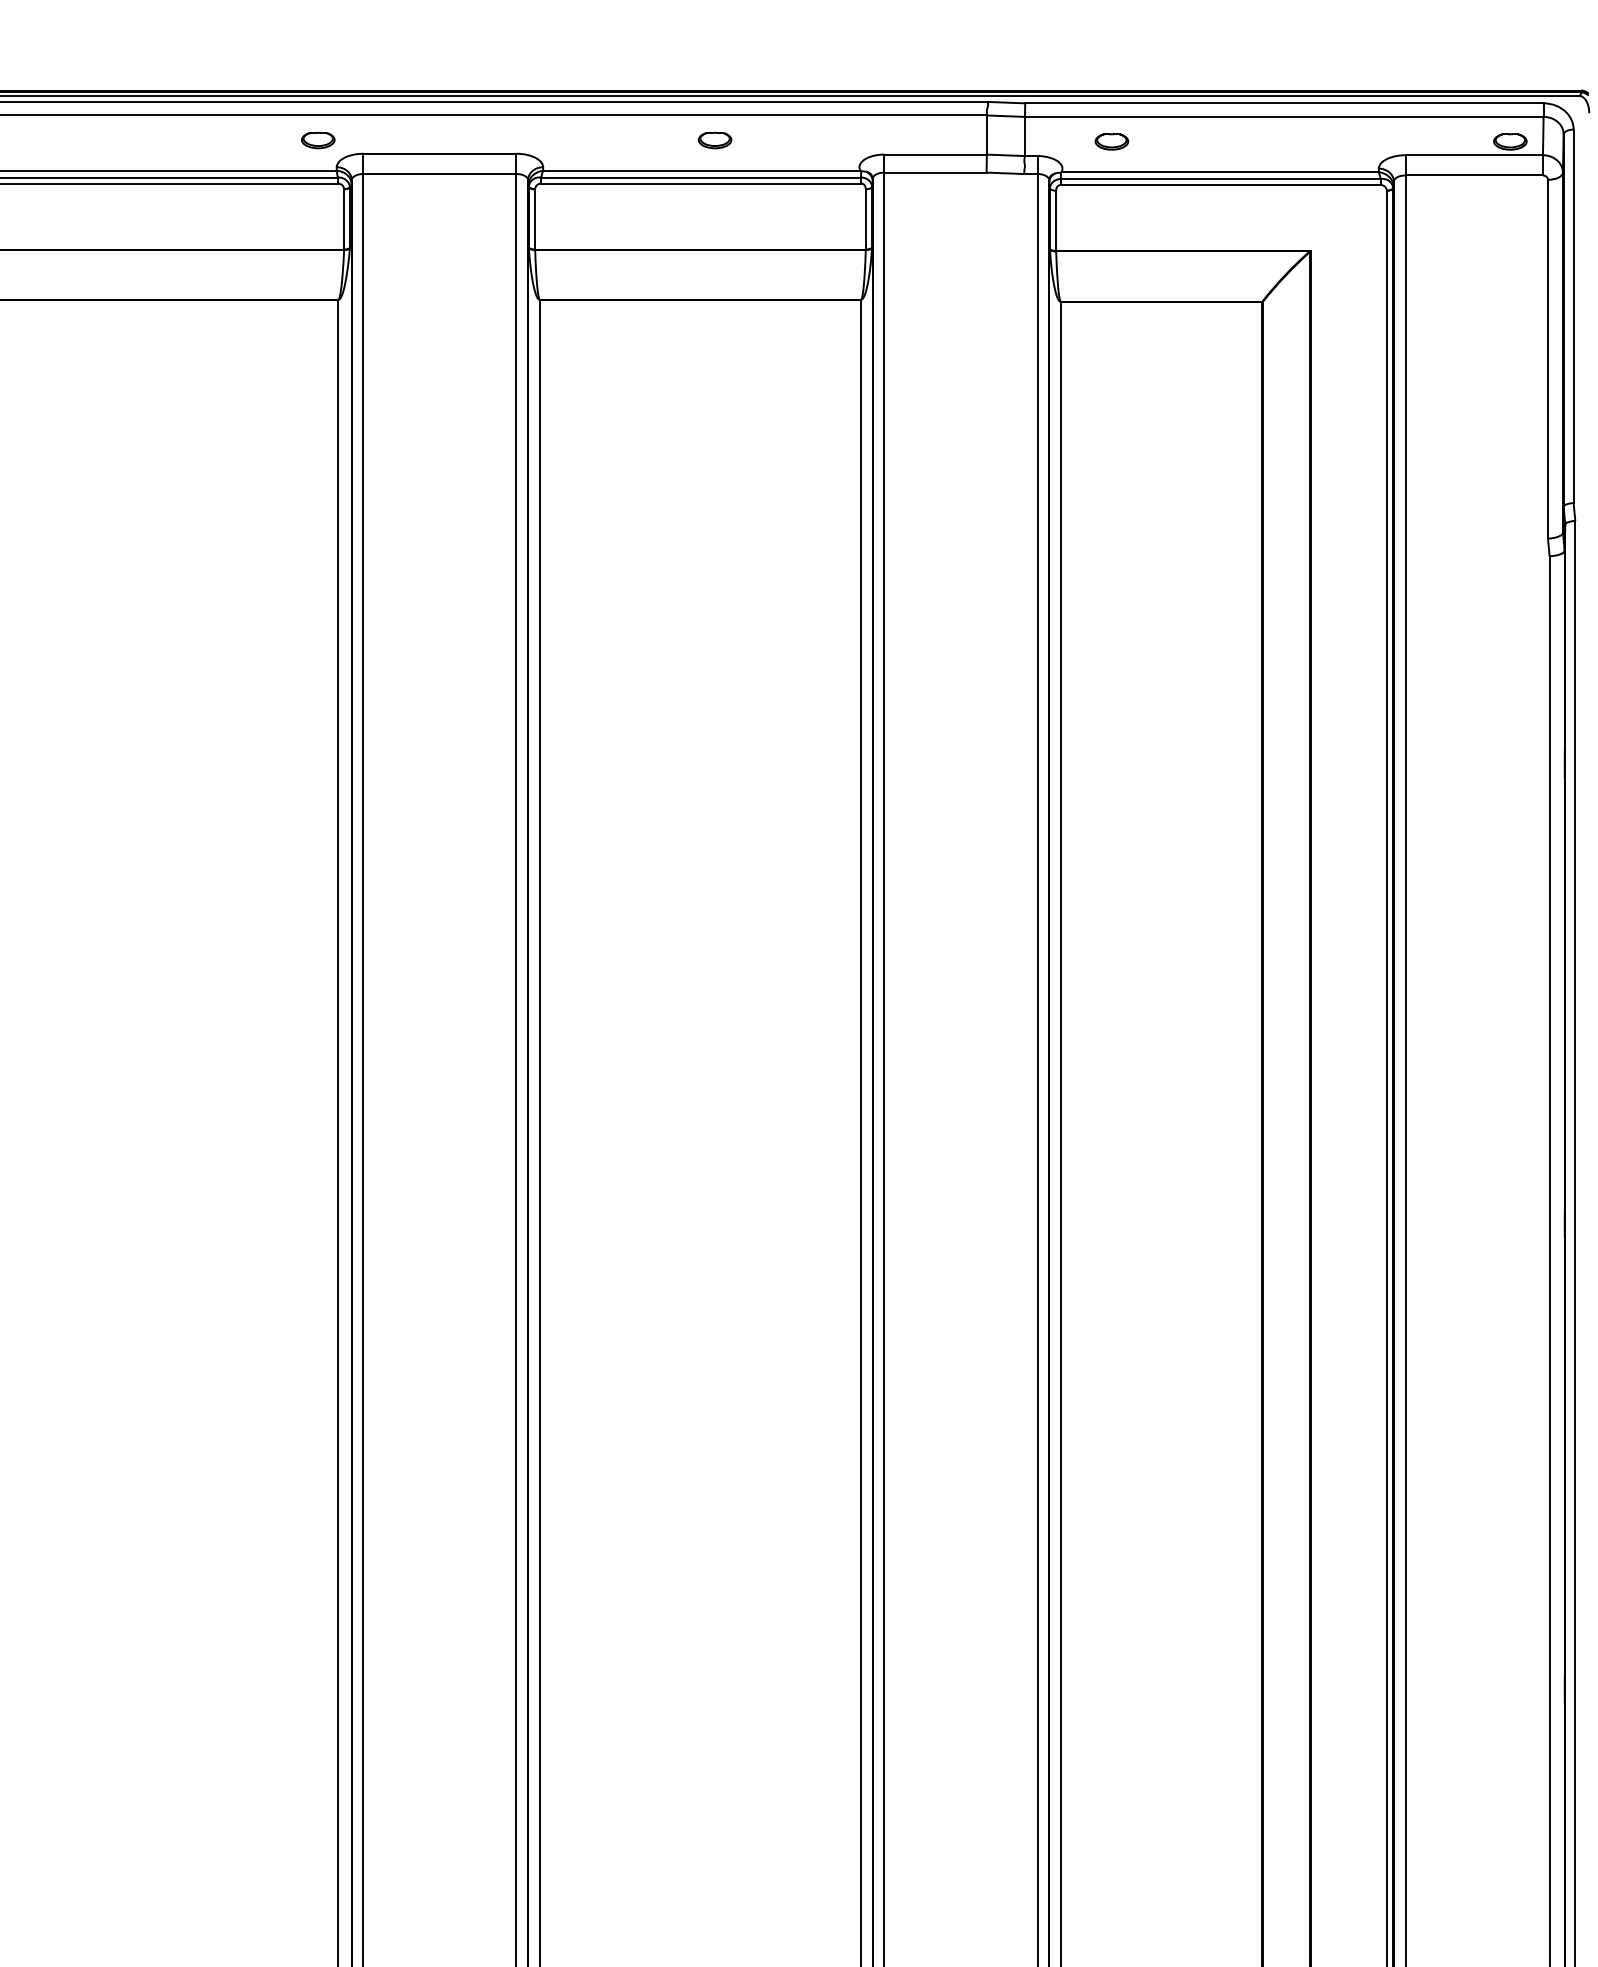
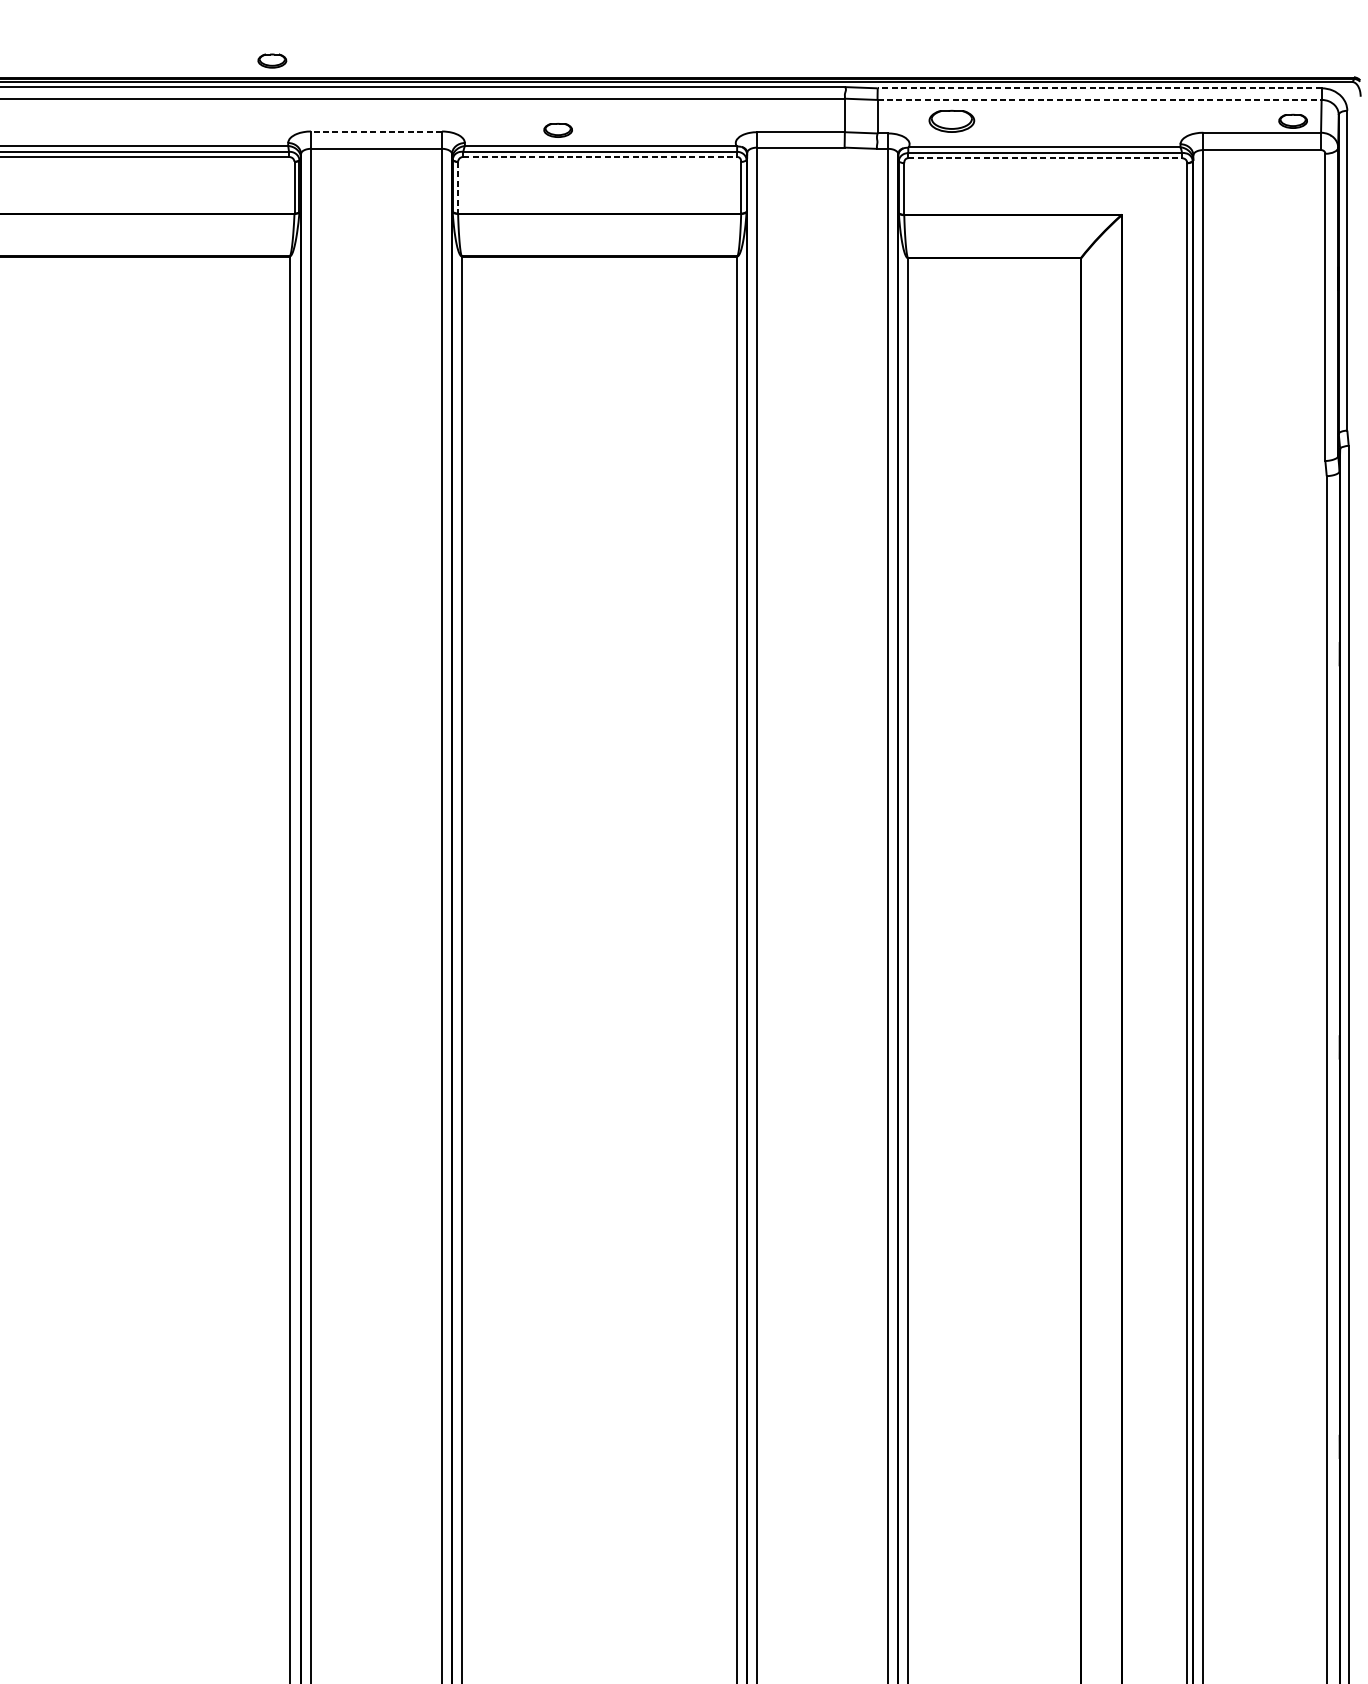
line: (1283, 103) -> (1098, 88), solid -> dashed
line: (1284, 116) -> (1099, 99), solid -> dashed
part: (318, 140) -> (272, 61), moved
part: (714, 140) -> (557, 130), moved
part: (1111, 141) -> (951, 120), size x1.6
line: (439, 153) -> (376, 131), solid -> dashed
line: (701, 183) -> (600, 156), solid -> dashed
line: (1220, 184) -> (1044, 157), solid -> dashed
line: (535, 219) -> (458, 187), solid -> dashed

